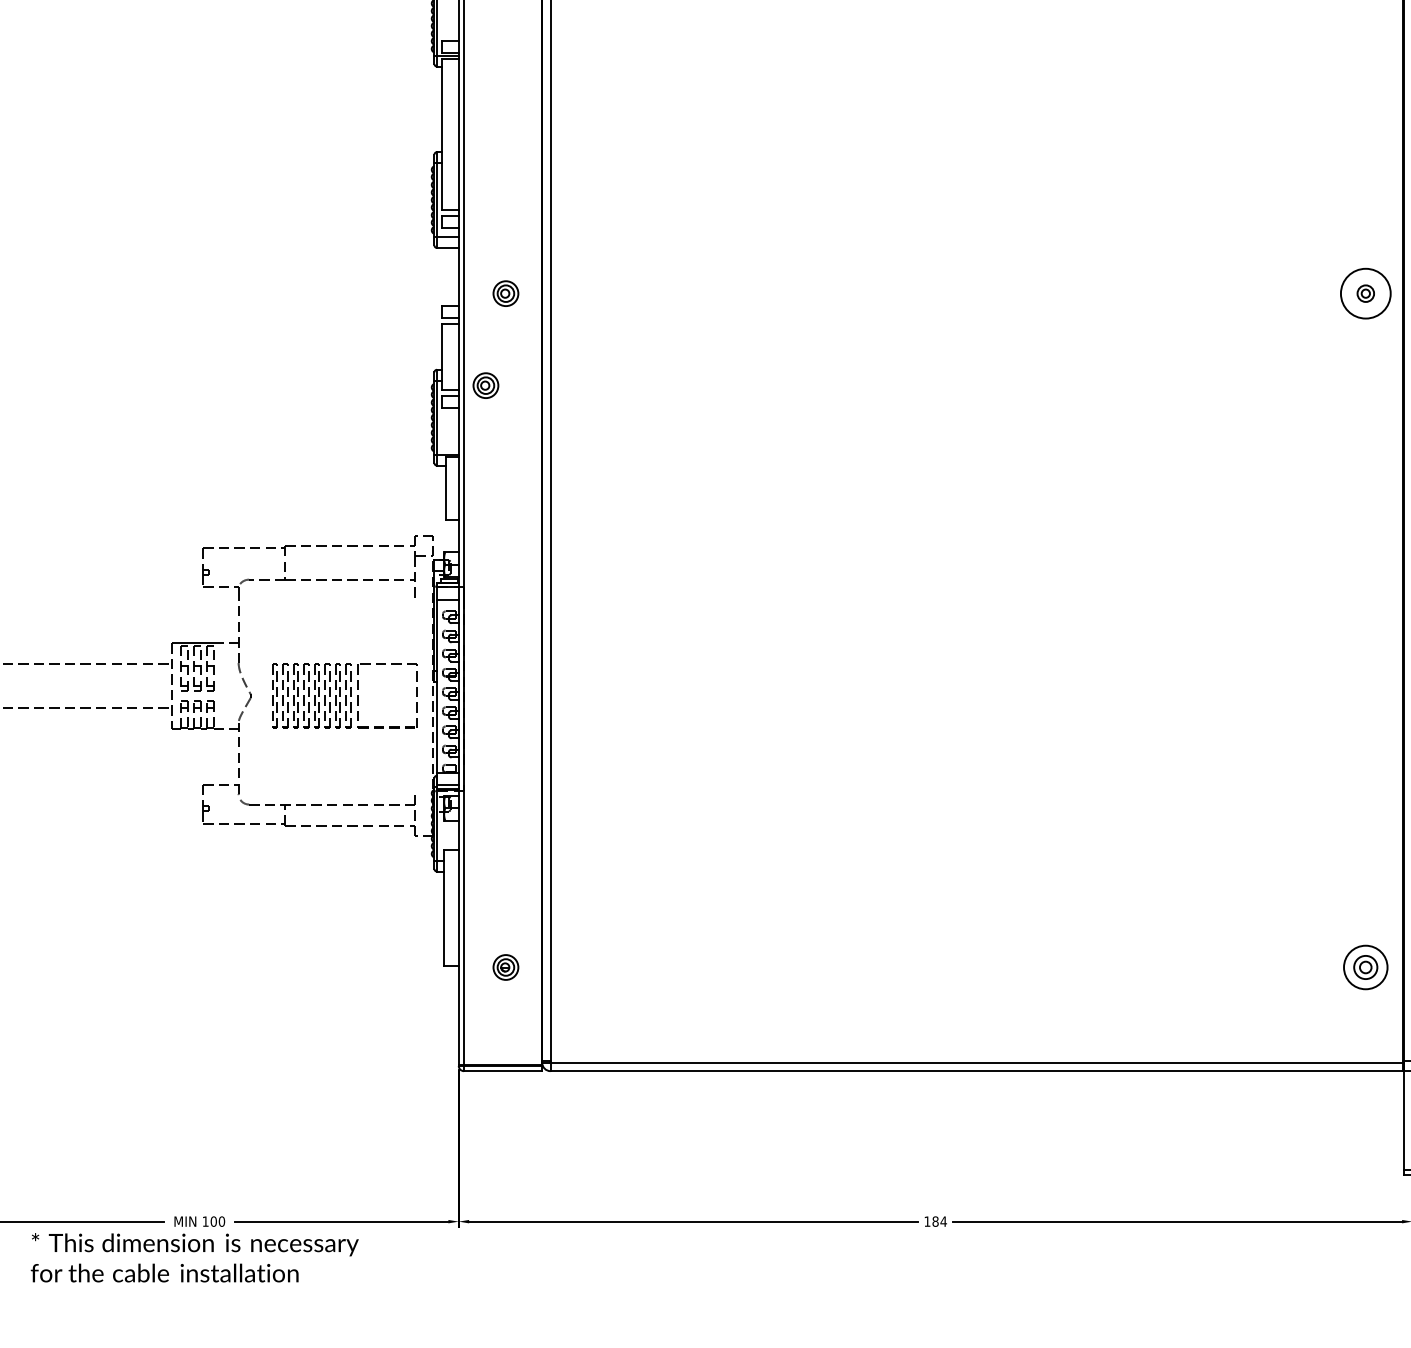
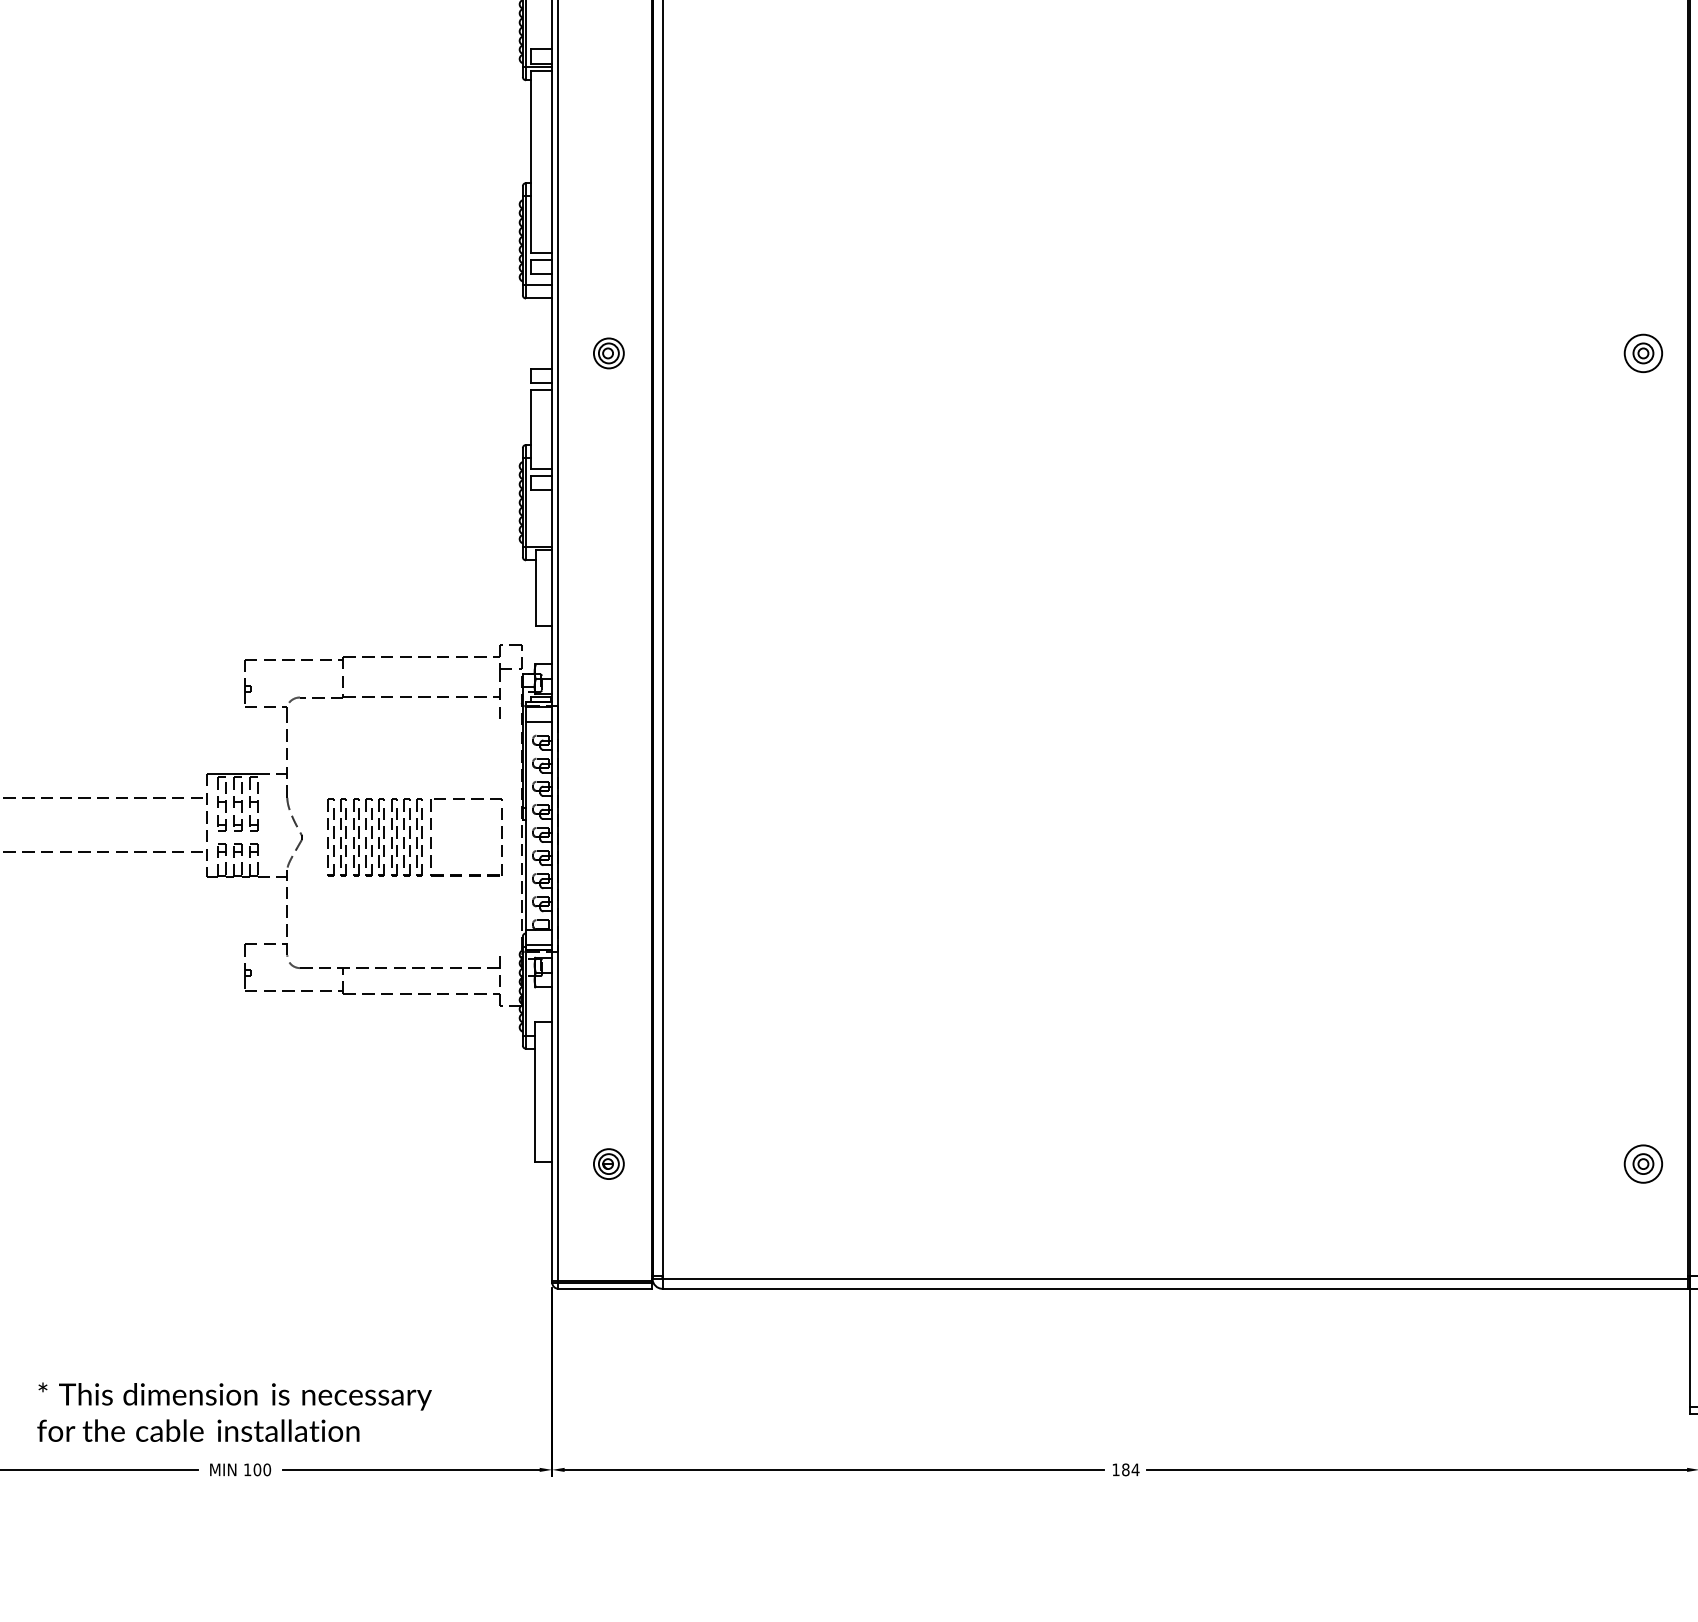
circle: (1365, 293) -> (1643, 353), size x0.62
part: (485, 385) -> (584, 463), removed
part: (1365, 967) -> (1643, 1164), size x0.71
text: (194, 1257) -> (234, 1411), moved

